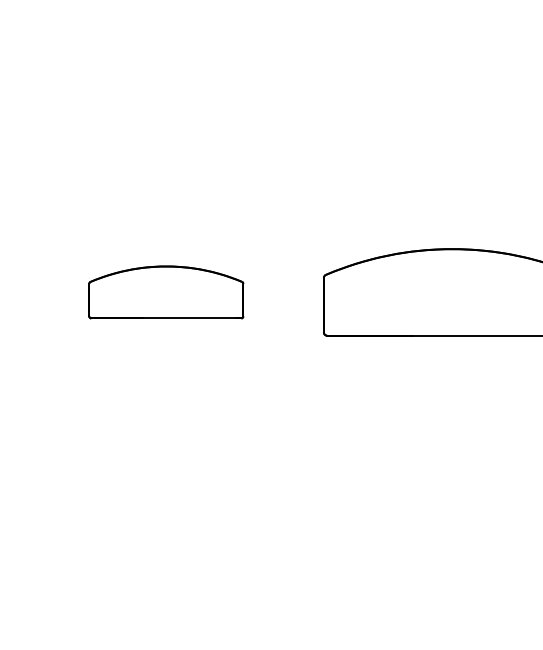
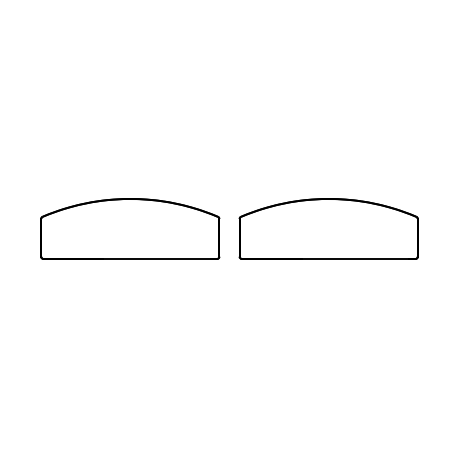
part: (166, 291) -> (130, 228), size x1.67

